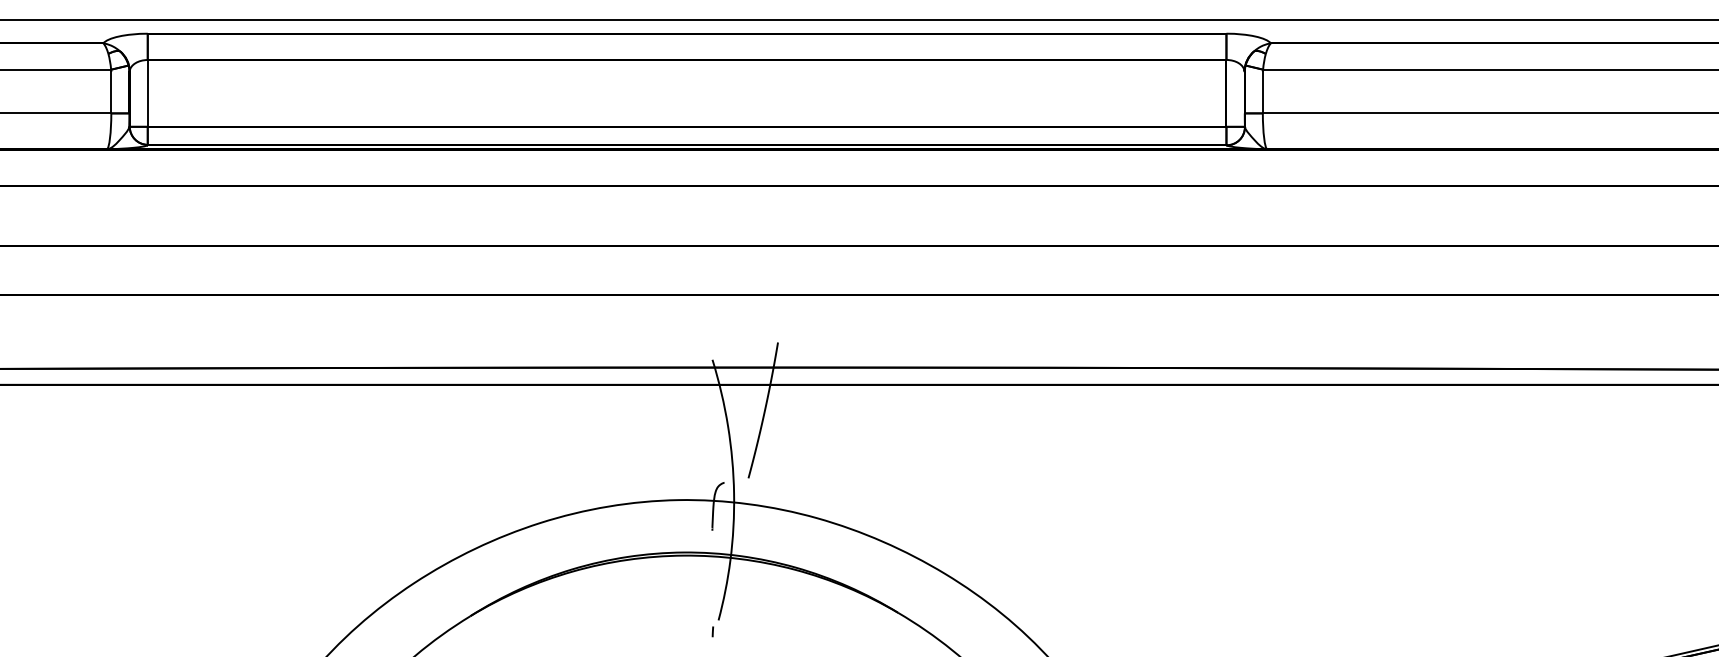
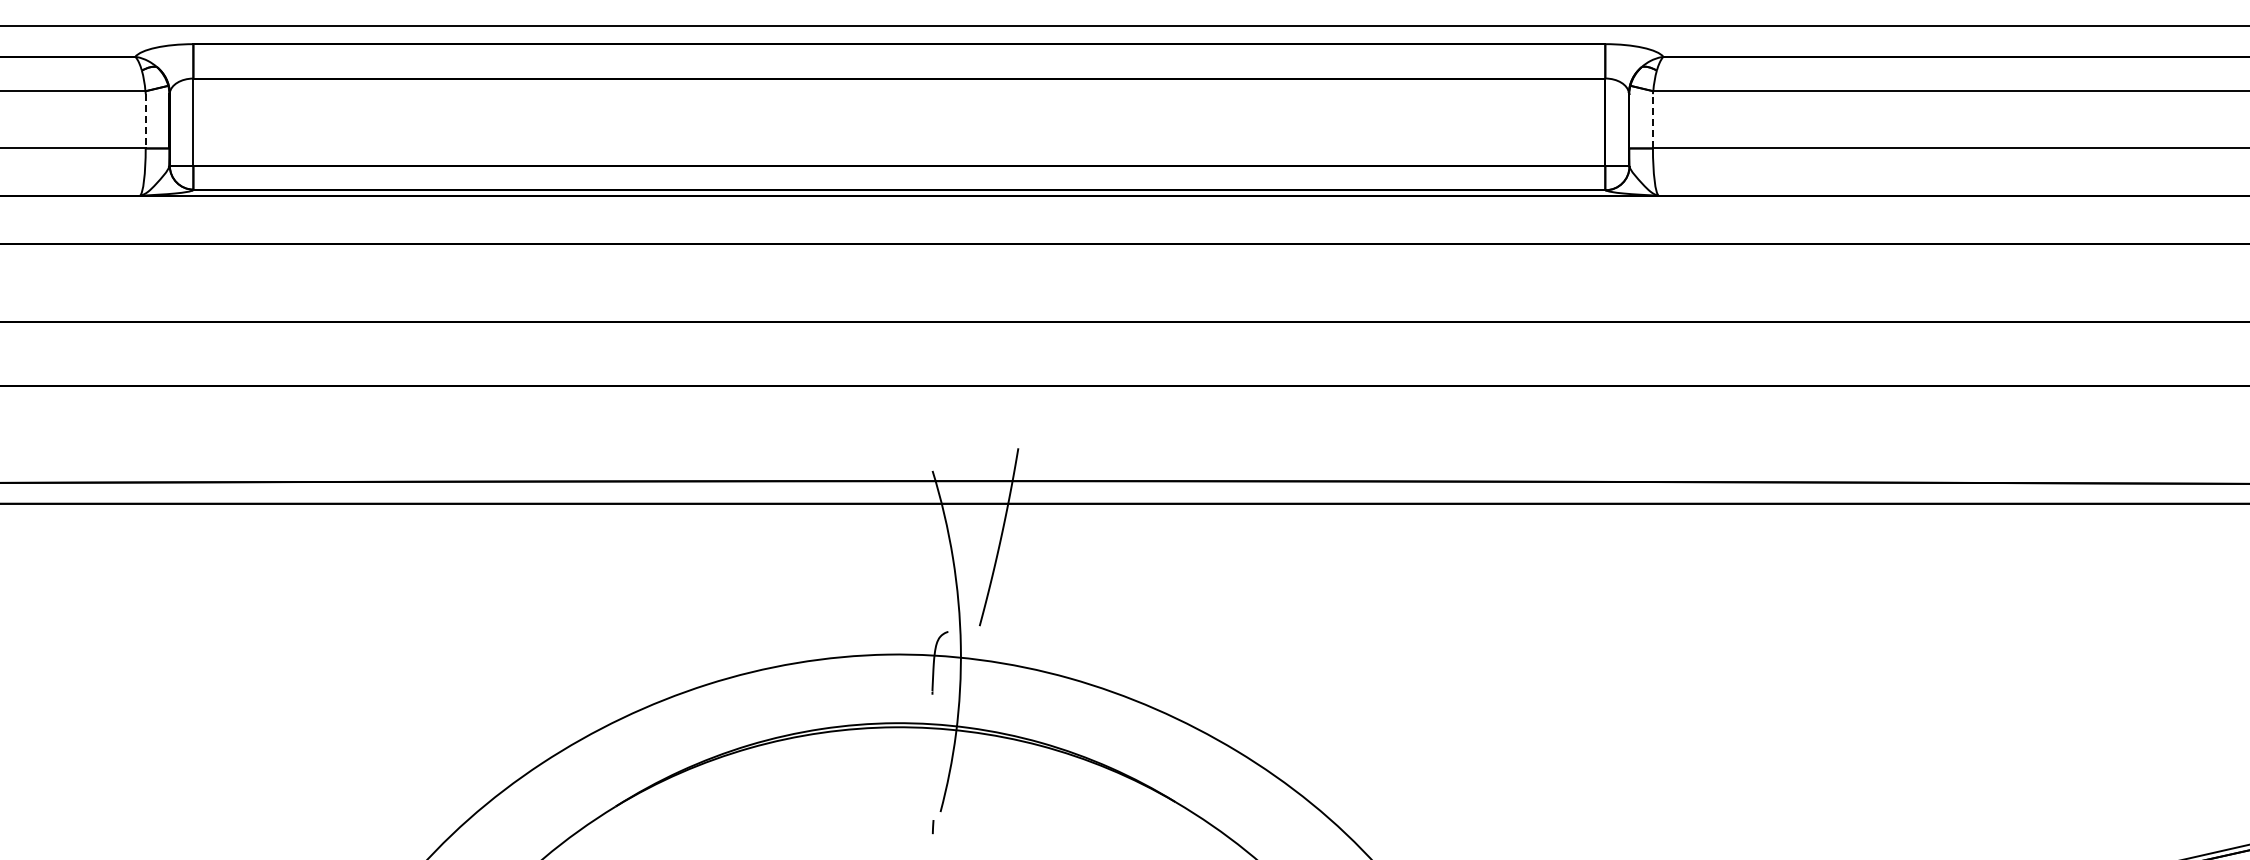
line: (111, 92) -> (145, 121), solid -> dashed
line: (1262, 92) -> (1652, 120), solid -> dashed

